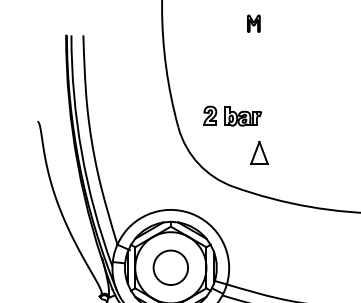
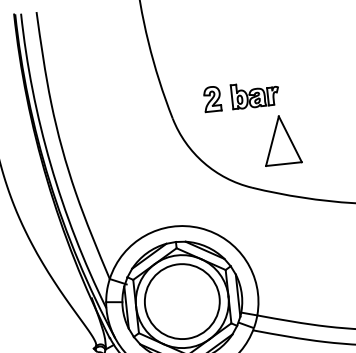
part: (259, 152) -> (281, 139), size x1.67
circle: (170, 267) -> (181, 301), size x1.67

